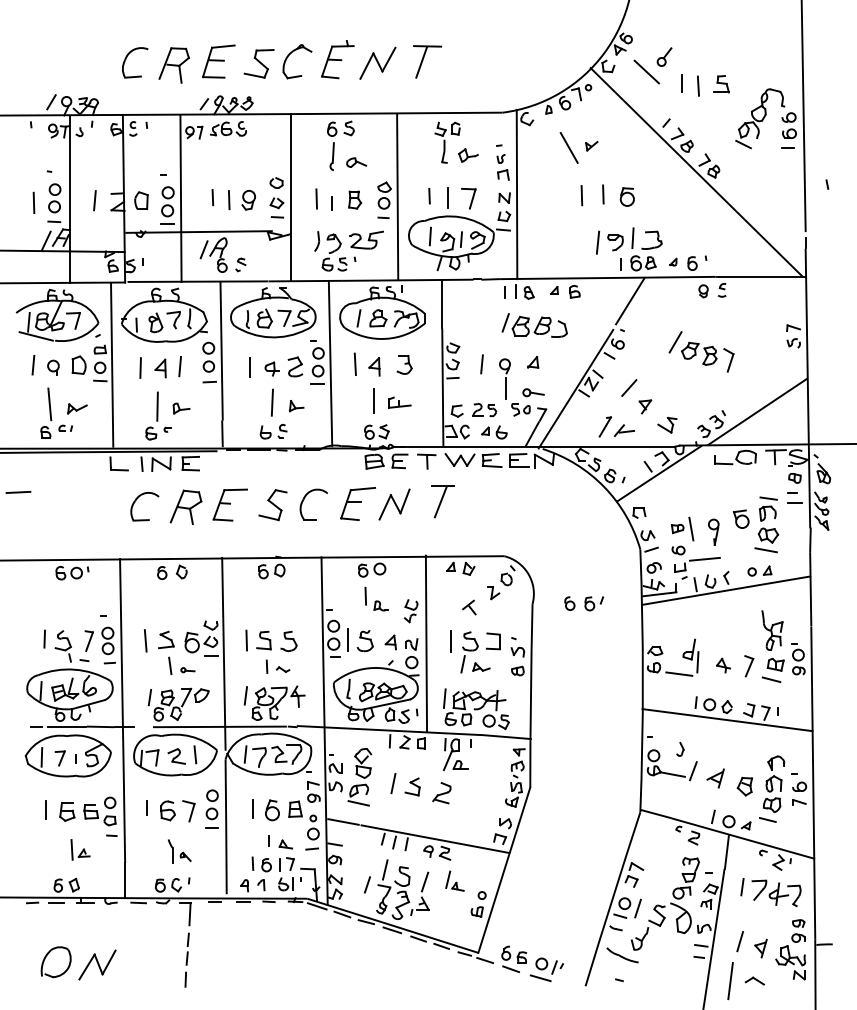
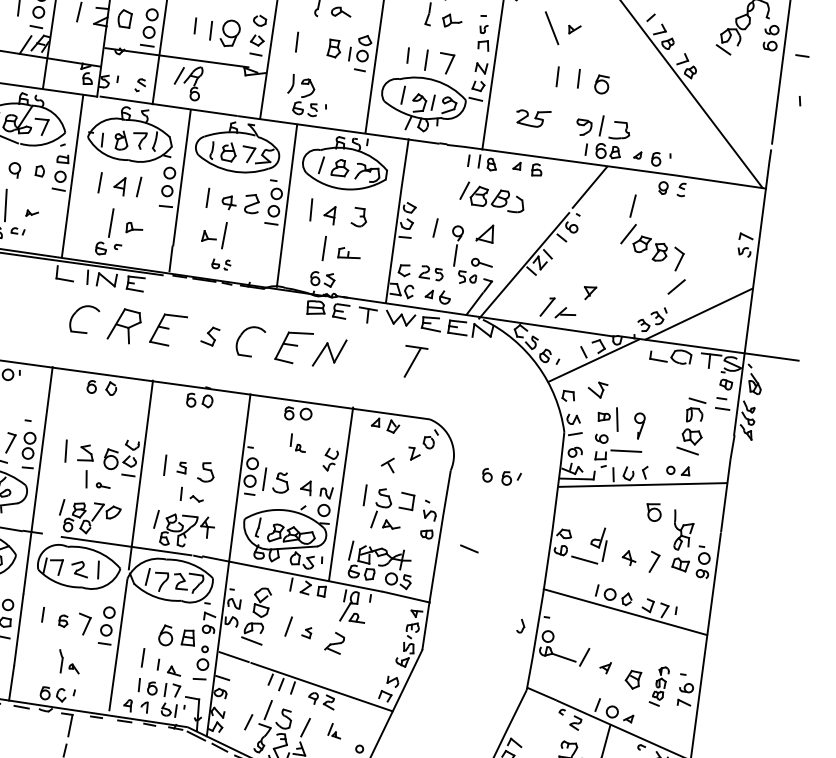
line: (787, 147) -> (801, 55), moved
part: (248, 200) -> (229, 33), size x1.4
line: (331, 203) -> (349, 54), moved
part: (366, 239) -> (533, 117), moved
line: (598, 242) -> (633, 205), moved
part: (240, 264) -> (140, 84), moved
part: (533, 362) -> (486, 233), size x1.6
part: (78, 364) -> (39, 170), size x0.6
line: (629, 387) -> (676, 286), moved
part: (296, 406) -> (209, 237), moved
part: (77, 408) -> (32, 213), size x0.6
part: (667, 424) -> (597, 389), moved
part: (273, 431) -> (221, 264), size x0.7
part: (442, 501) -> (414, 362), moved
part: (272, 505) -> (209, 336), size x0.6
part: (741, 518) -> (654, 511), moved
part: (376, 598) -> (298, 442), size x0.7
part: (263, 640) -> (181, 467), size x0.6
line: (771, 679) -> (469, 548), moved
part: (680, 749) -> (521, 626), moved
part: (715, 778) -> (605, 667), size x0.6
part: (412, 786) -> (306, 632), size x0.6
part: (772, 788) -> (659, 685), size x0.6
line: (252, 808) -> (142, 657), moved
part: (167, 810) -> (63, 620), size x0.6
part: (454, 880) -> (334, 730), size x0.7

